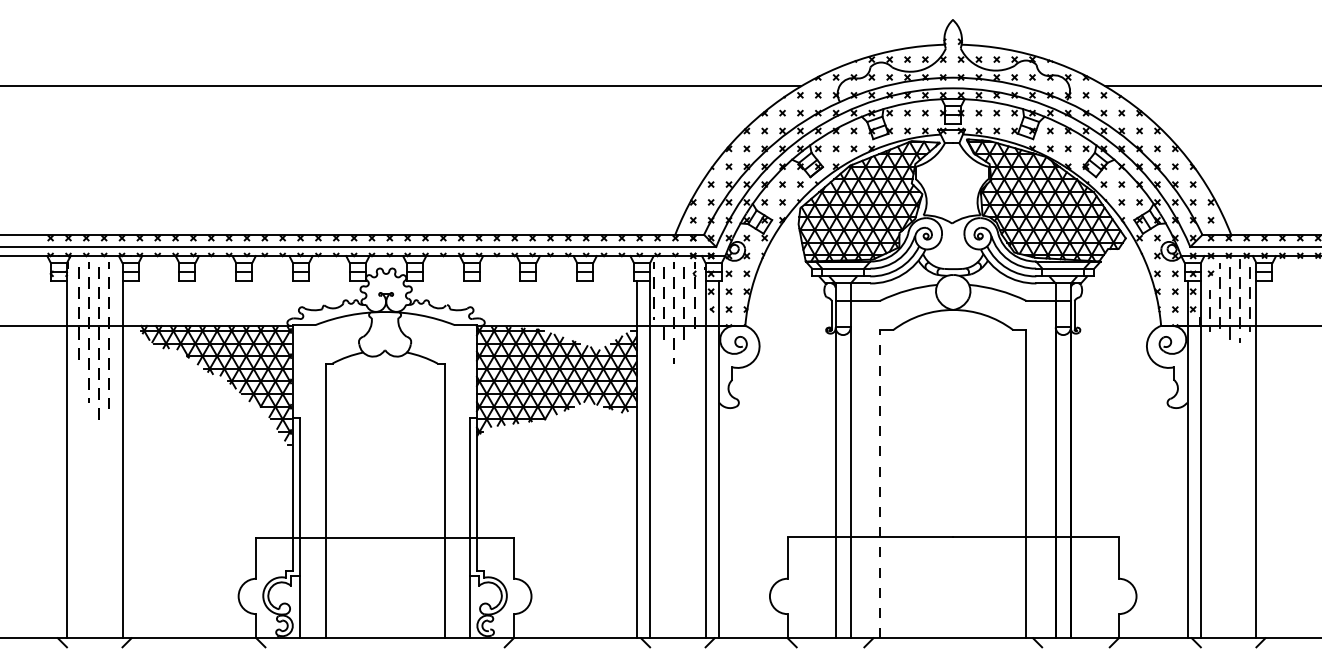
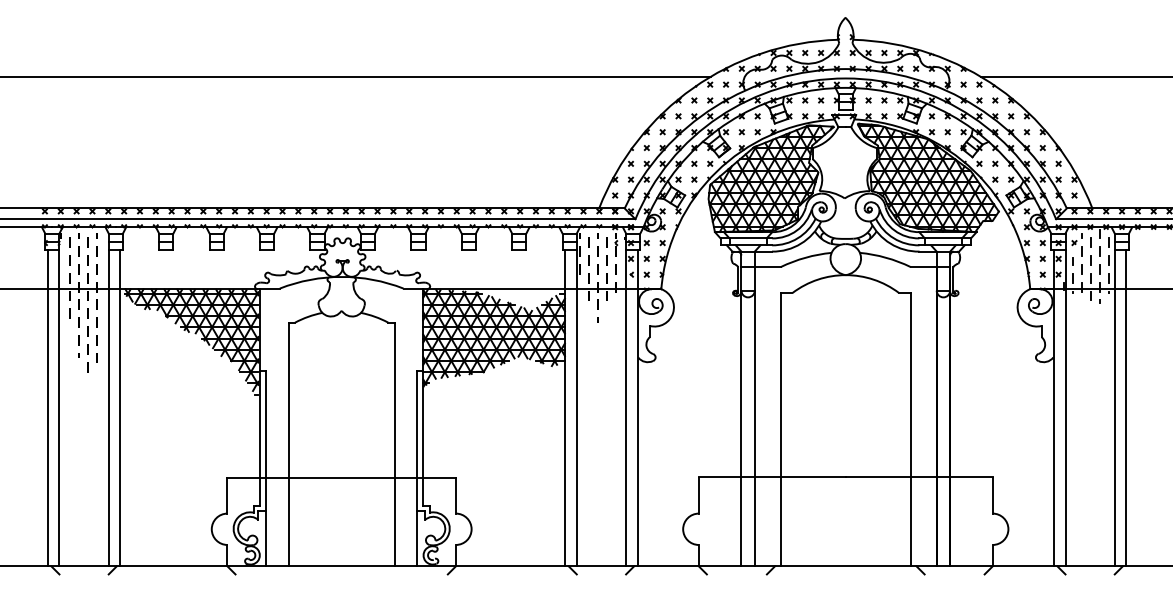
line: (53, 459) -> (47, 407), added
line: (135, 459) -> (120, 407), added
line: (1269, 459) -> (1126, 407), added
line: (879, 483) -> (780, 429), dashed -> solid

